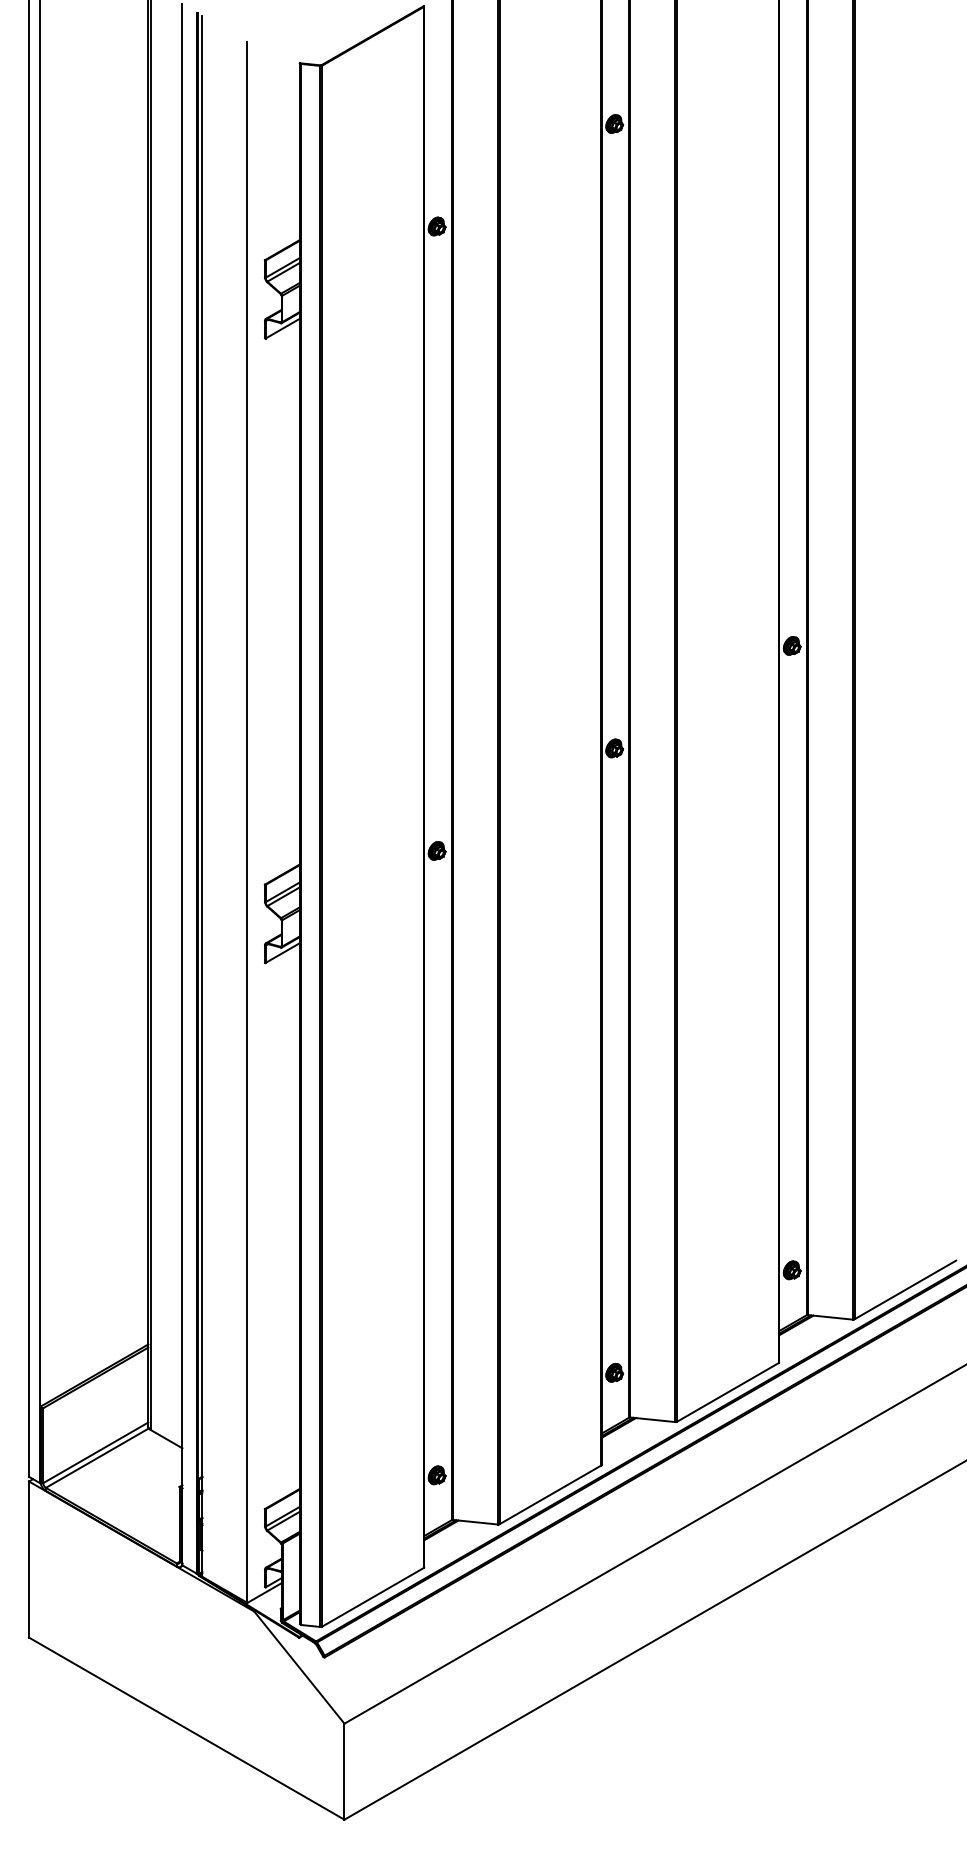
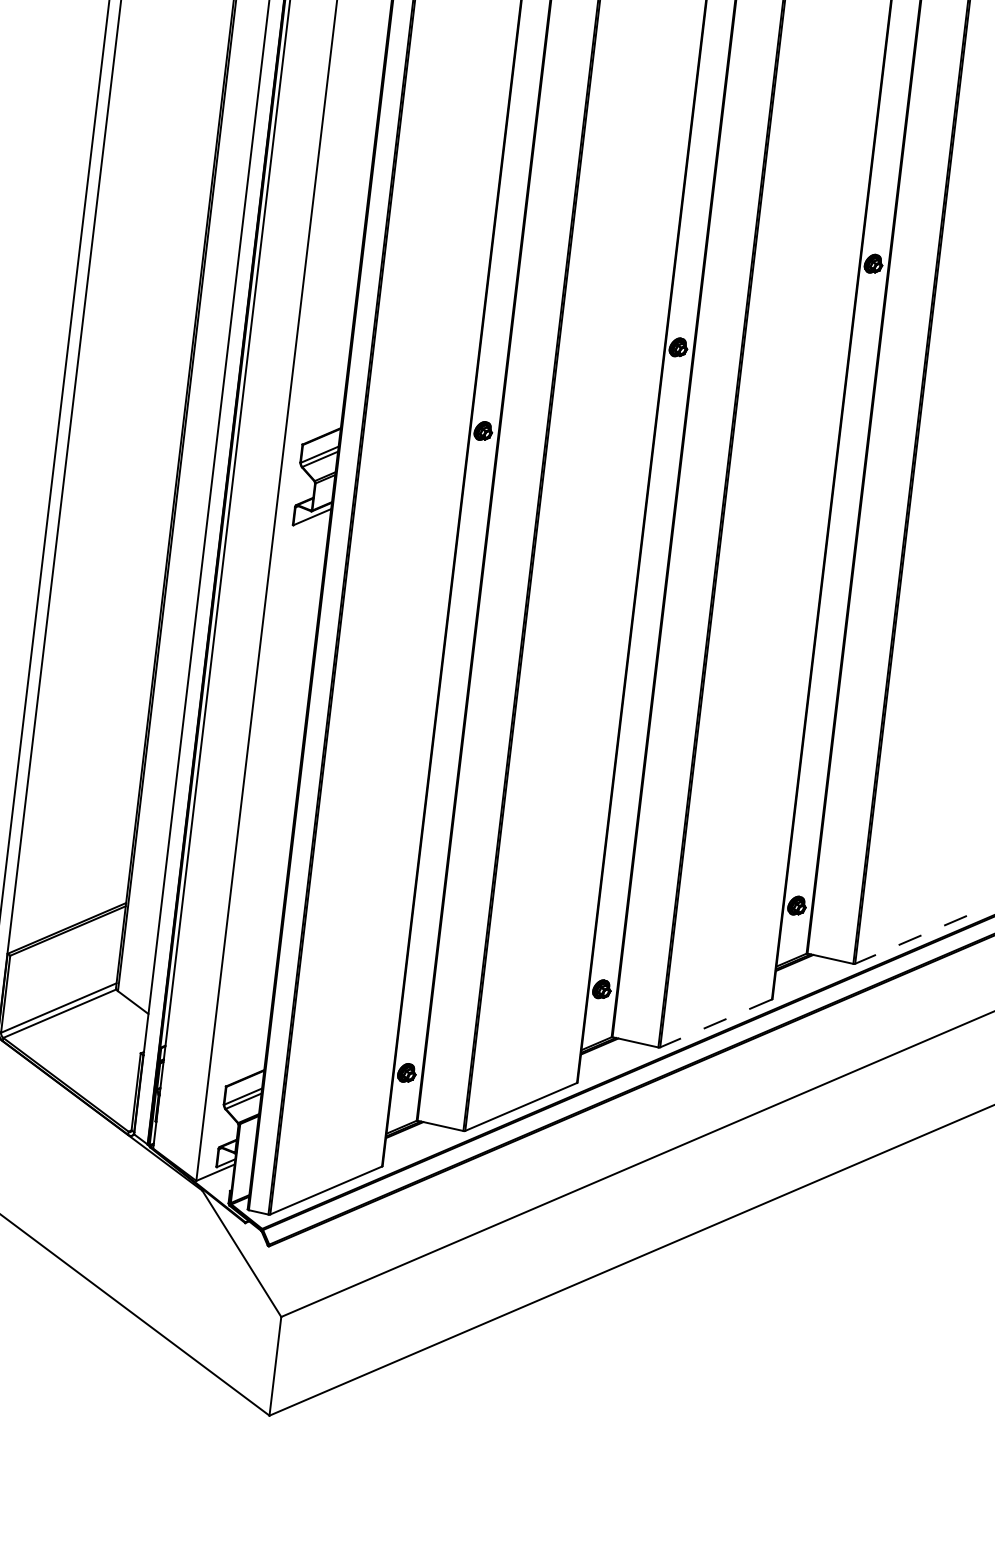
line: (905, 1289) -> (911, 939), solid -> dashed
line: (727, 1392) -> (715, 1023), solid -> dashed

